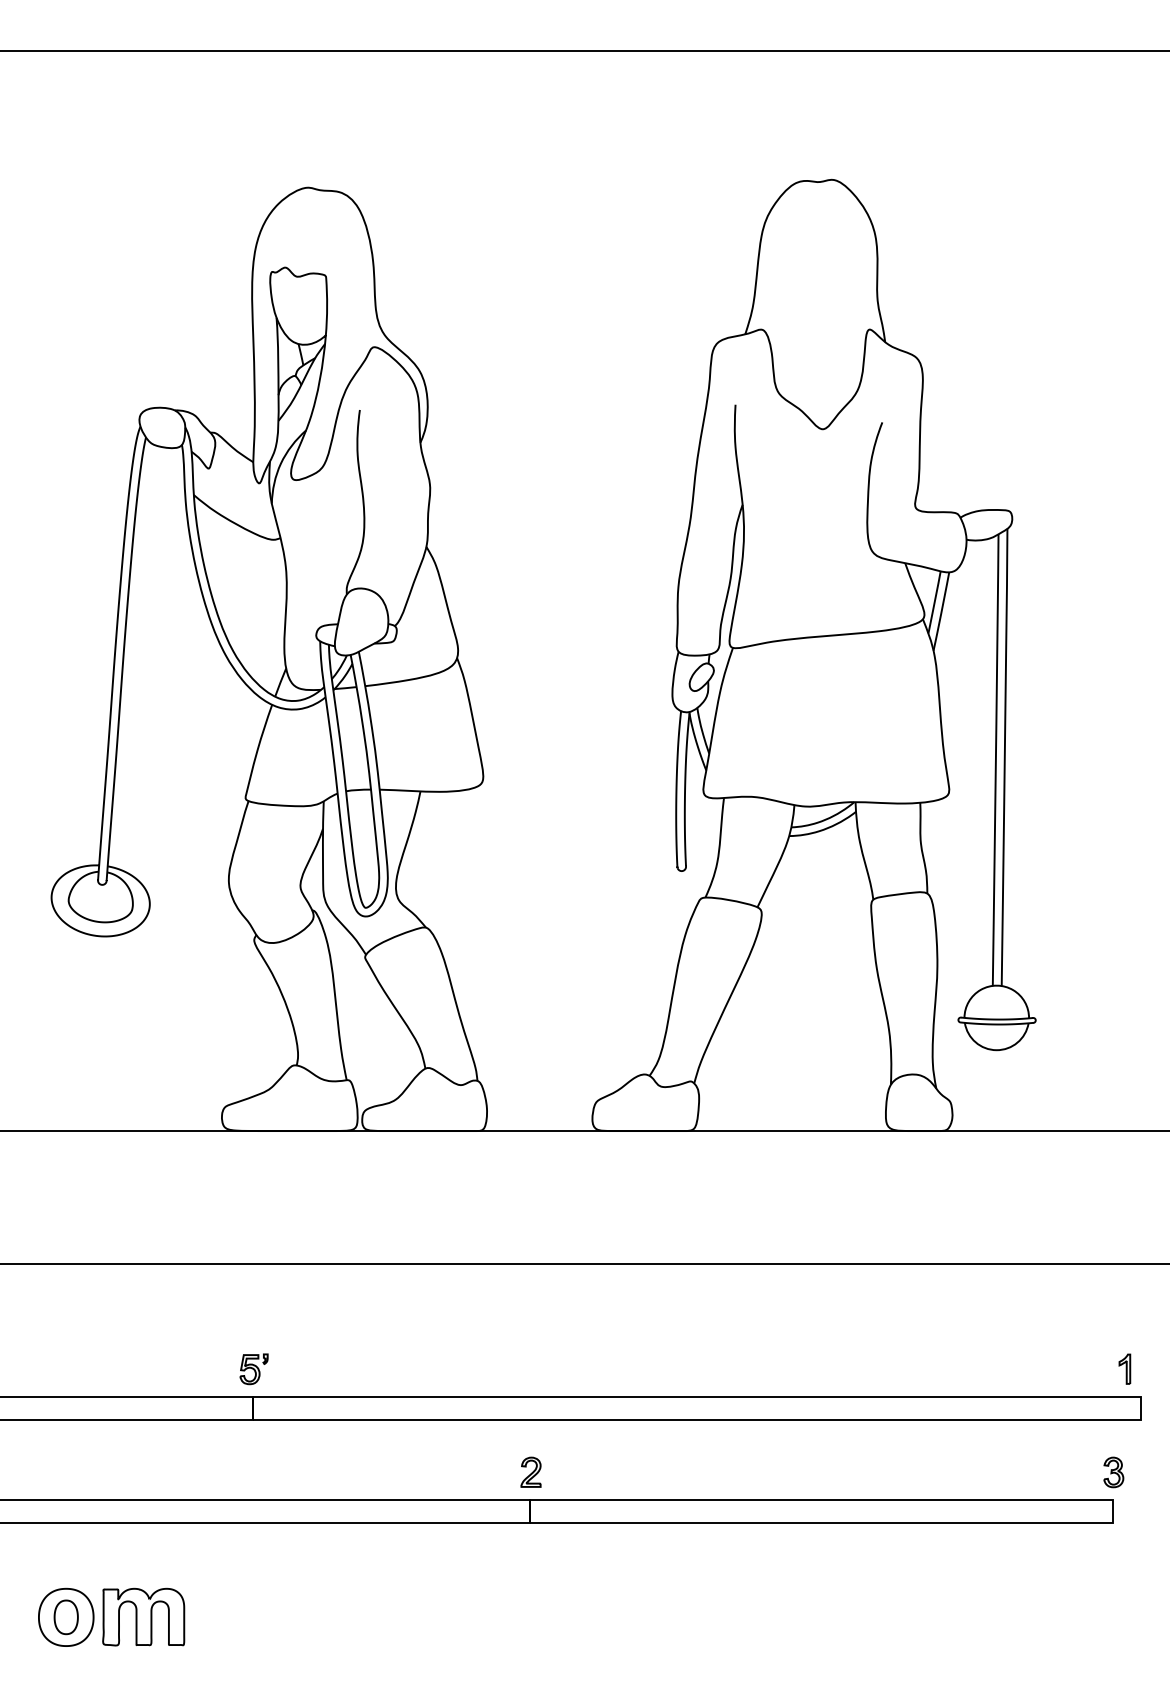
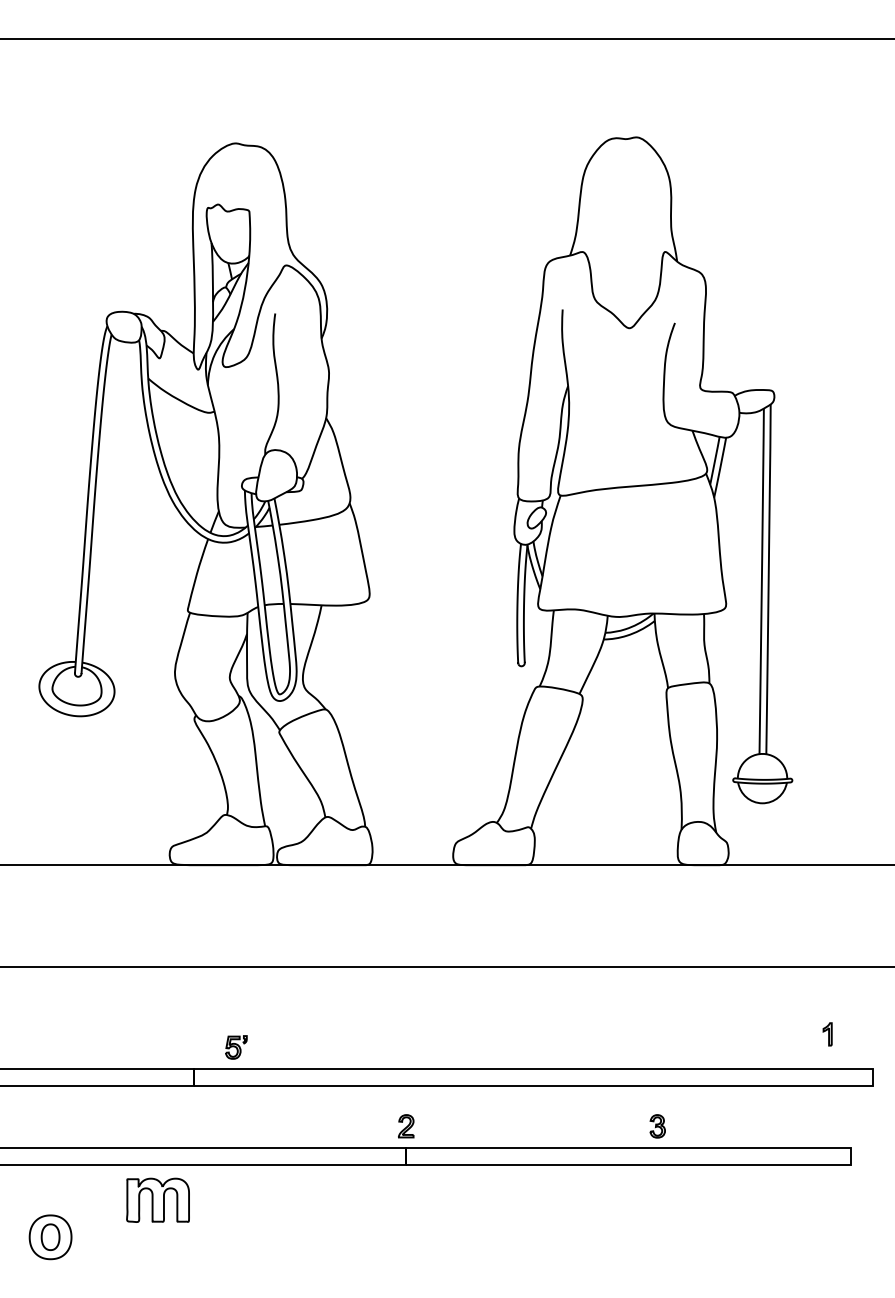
part: (1124, 1368) -> (827, 1033), moved
part: (253, 1369) -> (235, 1047), moved
part: (1113, 1472) -> (657, 1126), moved
part: (143, 1616) -> (157, 1199), moved

